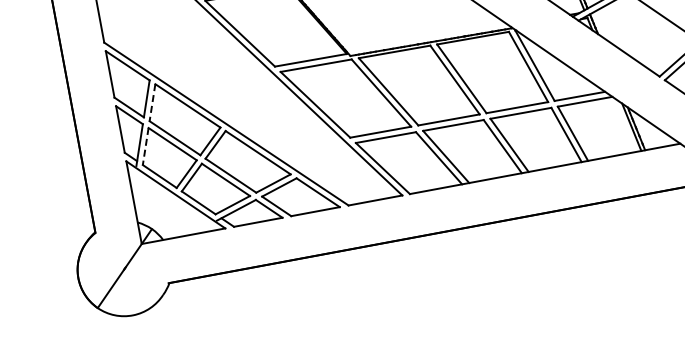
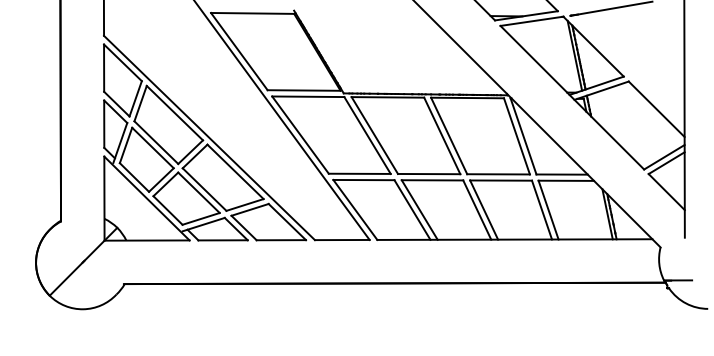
line: (152, 102) -> (140, 103), dashed -> solid
line: (146, 146) -> (126, 145), dashed -> solid

